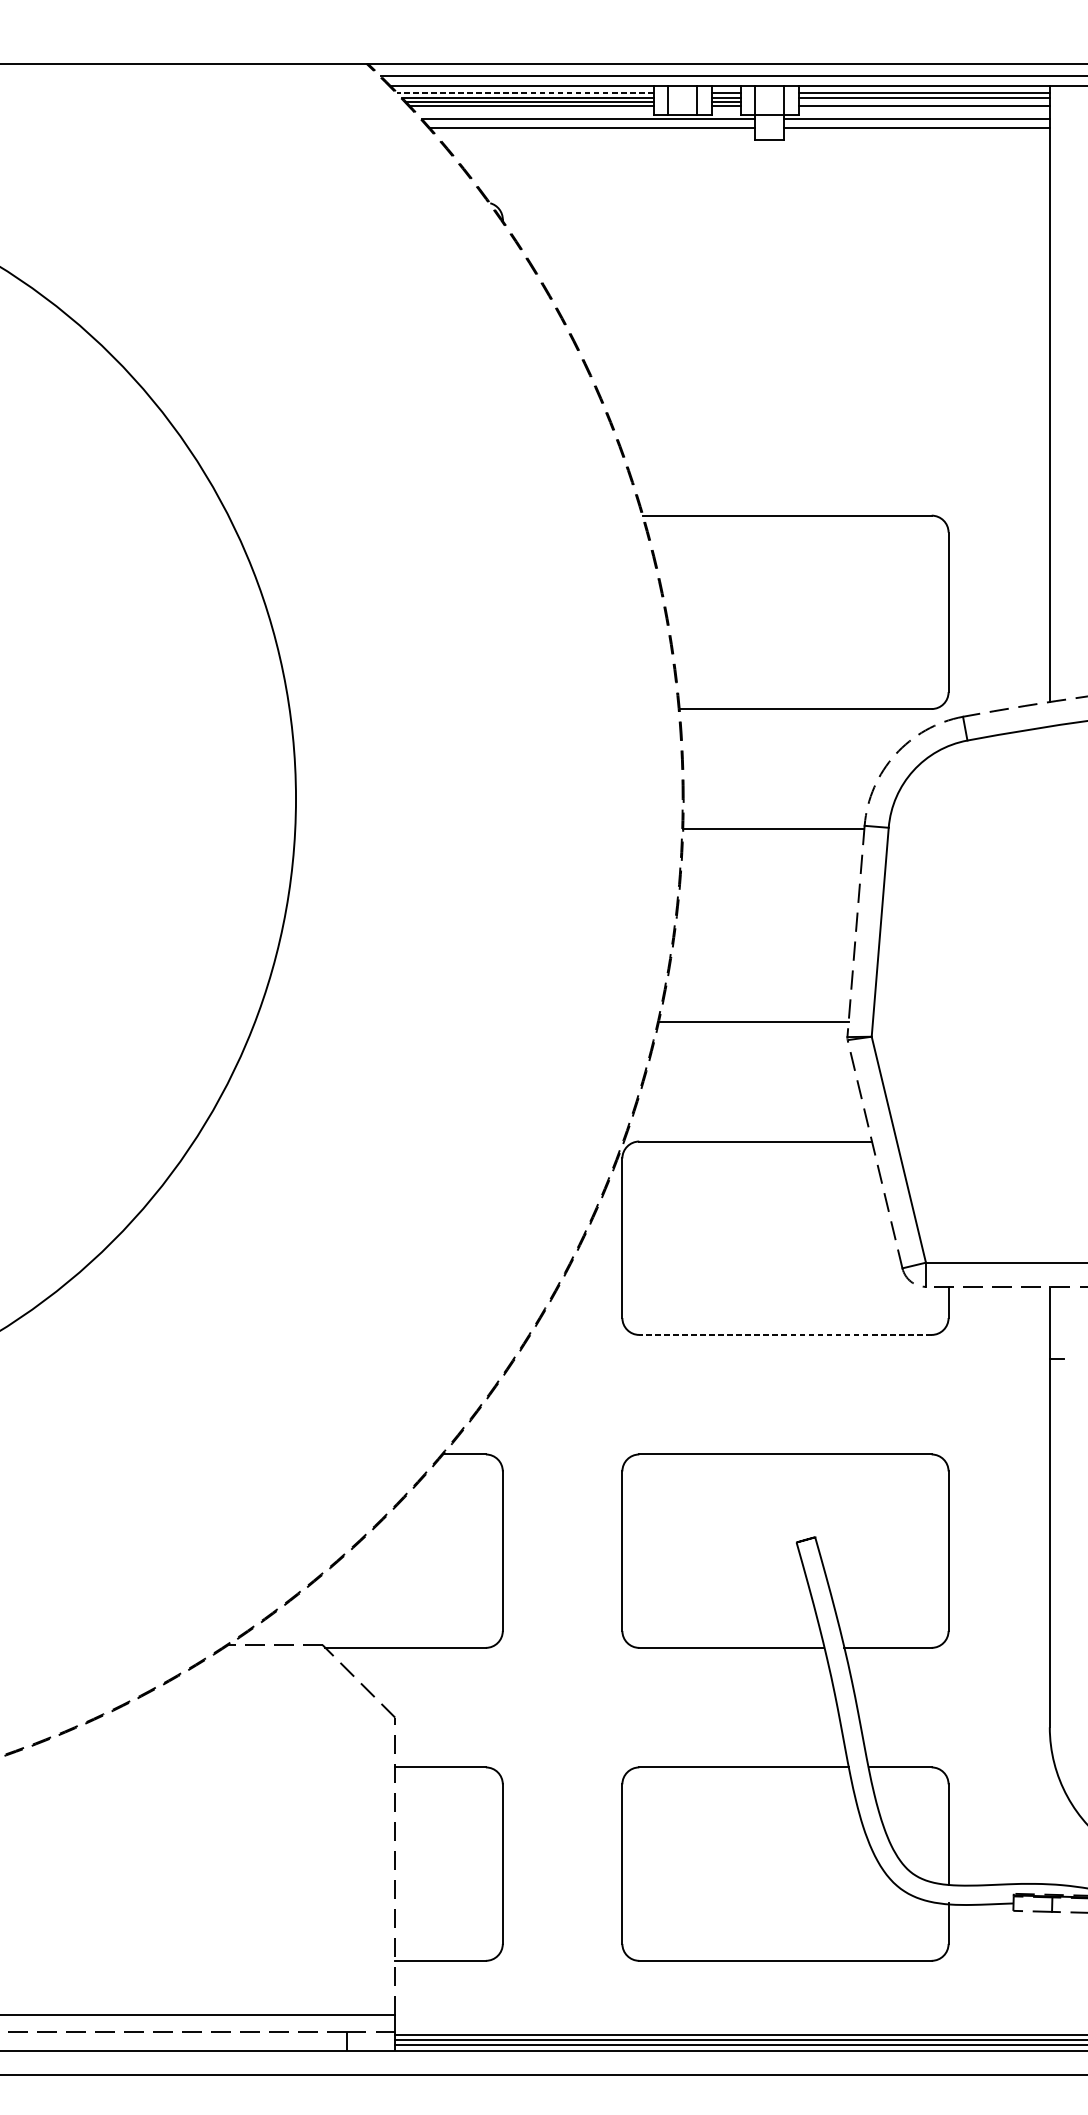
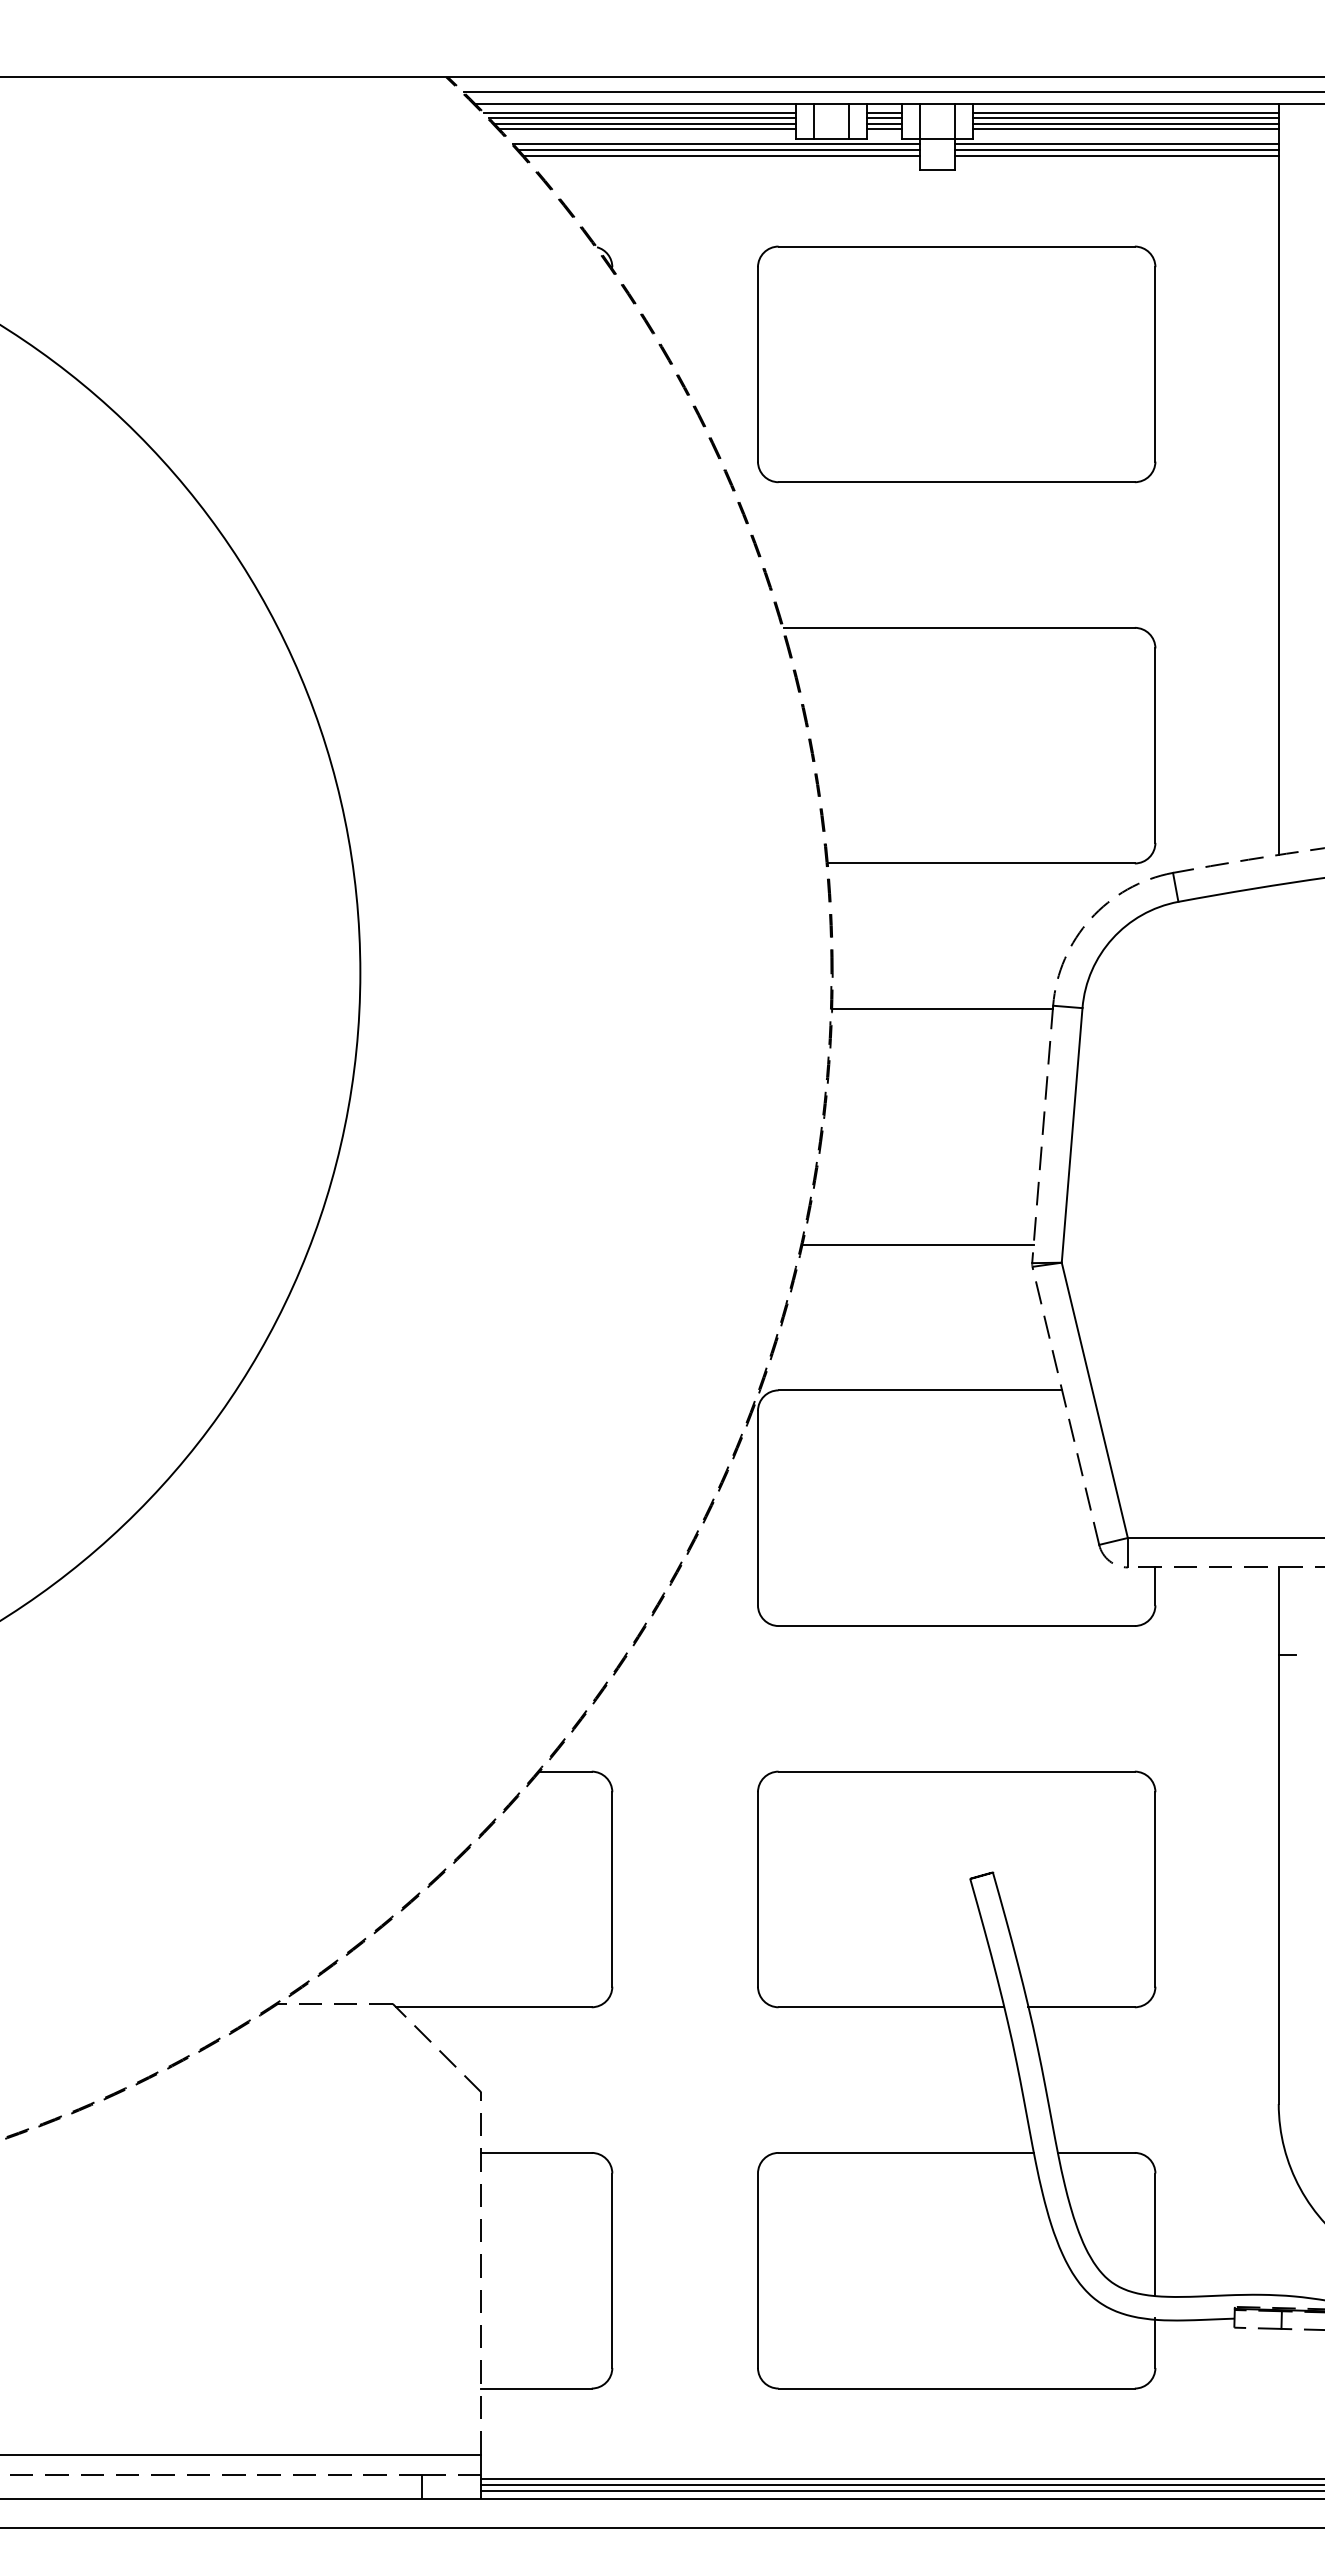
line: (525, 92) -> (639, 112), dashed -> solid
line: (924, 102) -> (1125, 124), added
line: (590, 123) -> (719, 149), added
line: (916, 123) -> (1116, 149), added
part: (785, 299) -> (956, 364), added
line: (785, 1335) -> (956, 1626), dashed -> solid

